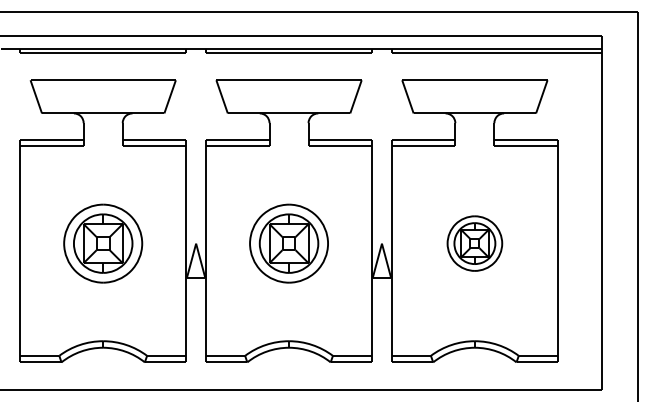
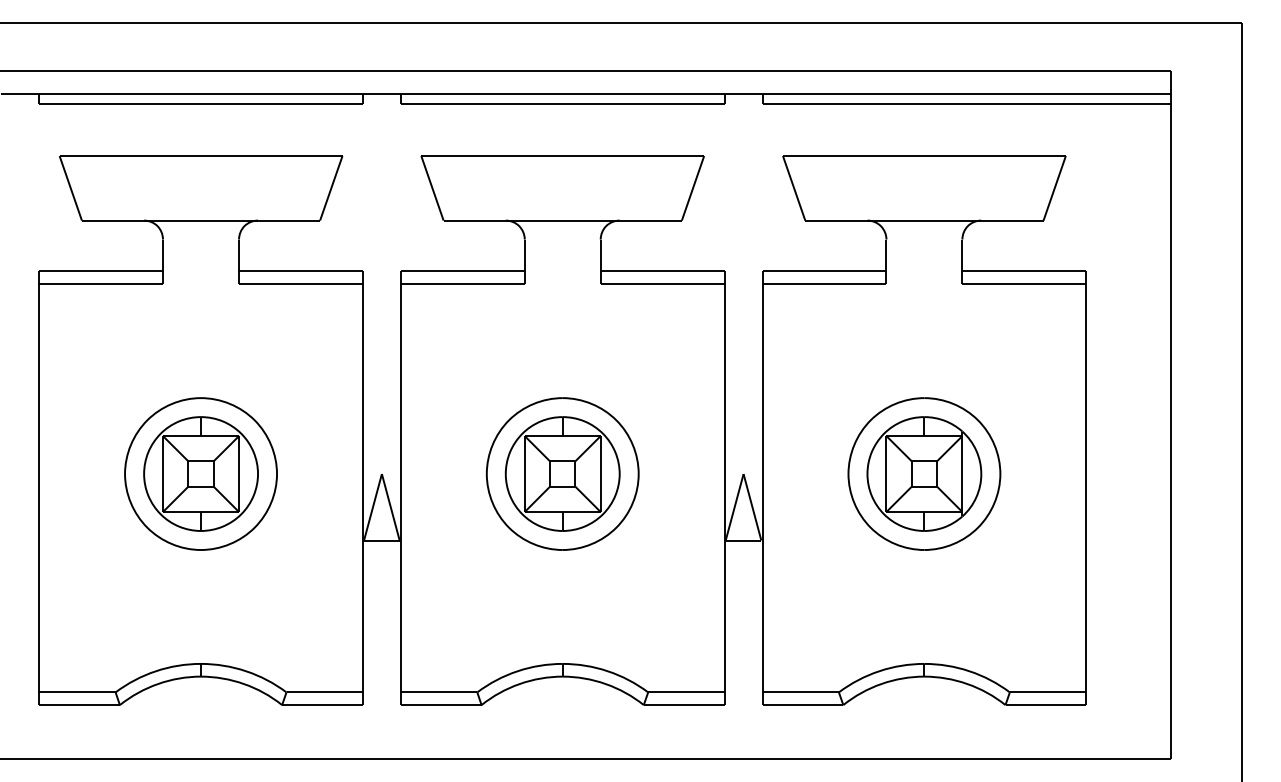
part: (474, 243) -> (923, 473), size x1.43

